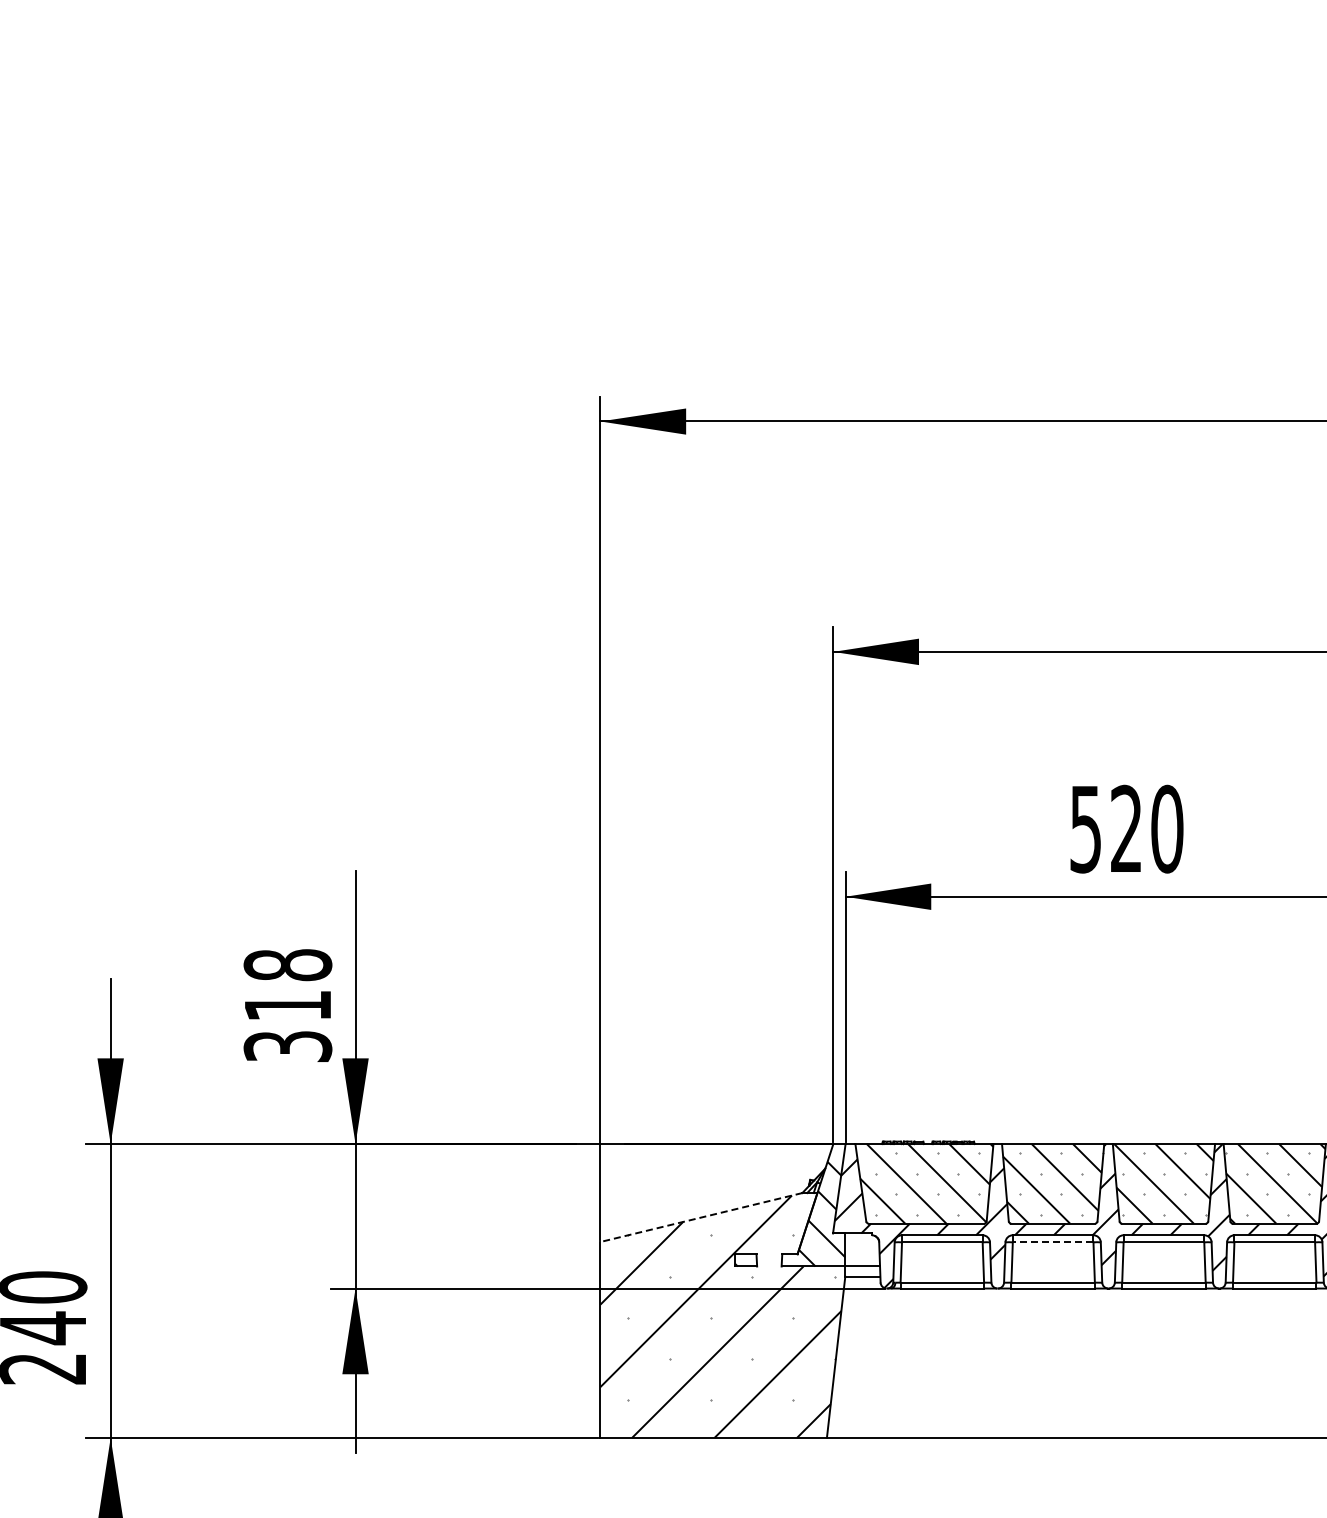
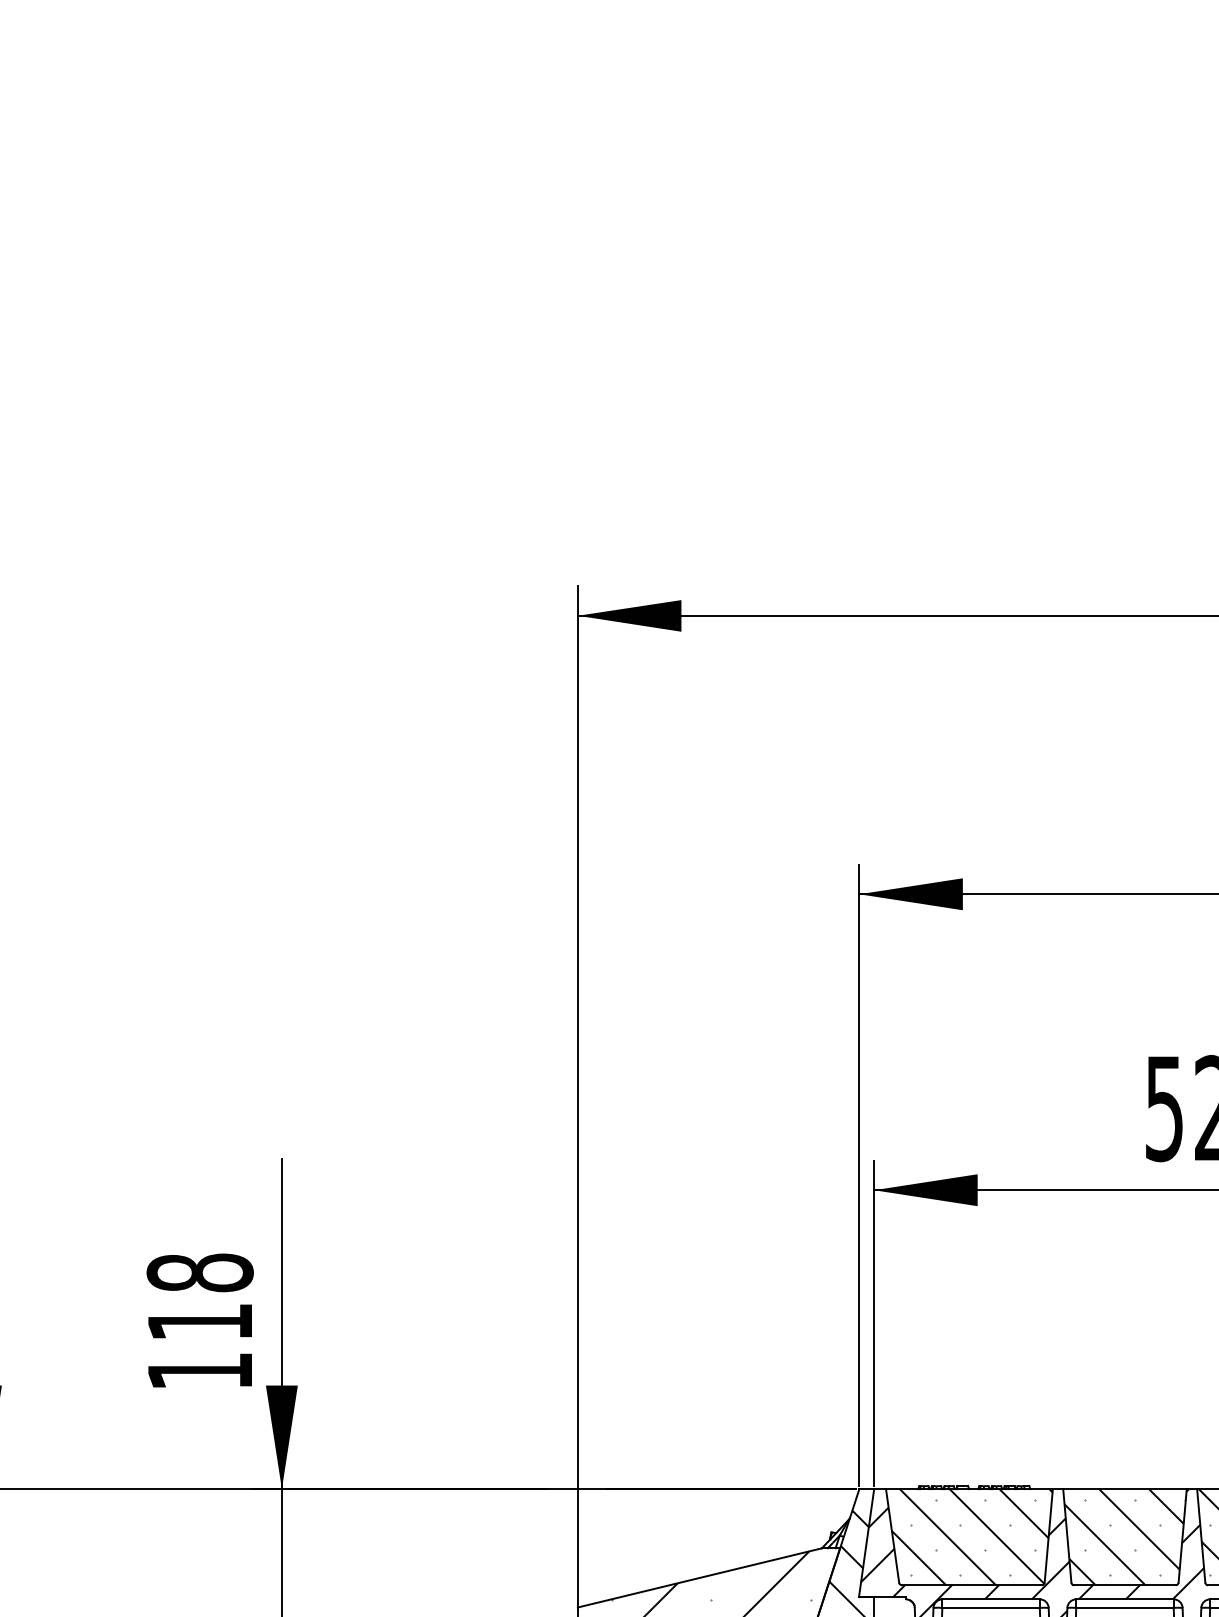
text: (287, 1046) -> (199, 1371), 318 -> 118
line: (701, 1217) -> (699, 1577), dashed -> solid
line: (1052, 1242) -> (1124, 1608), dashed -> solid

